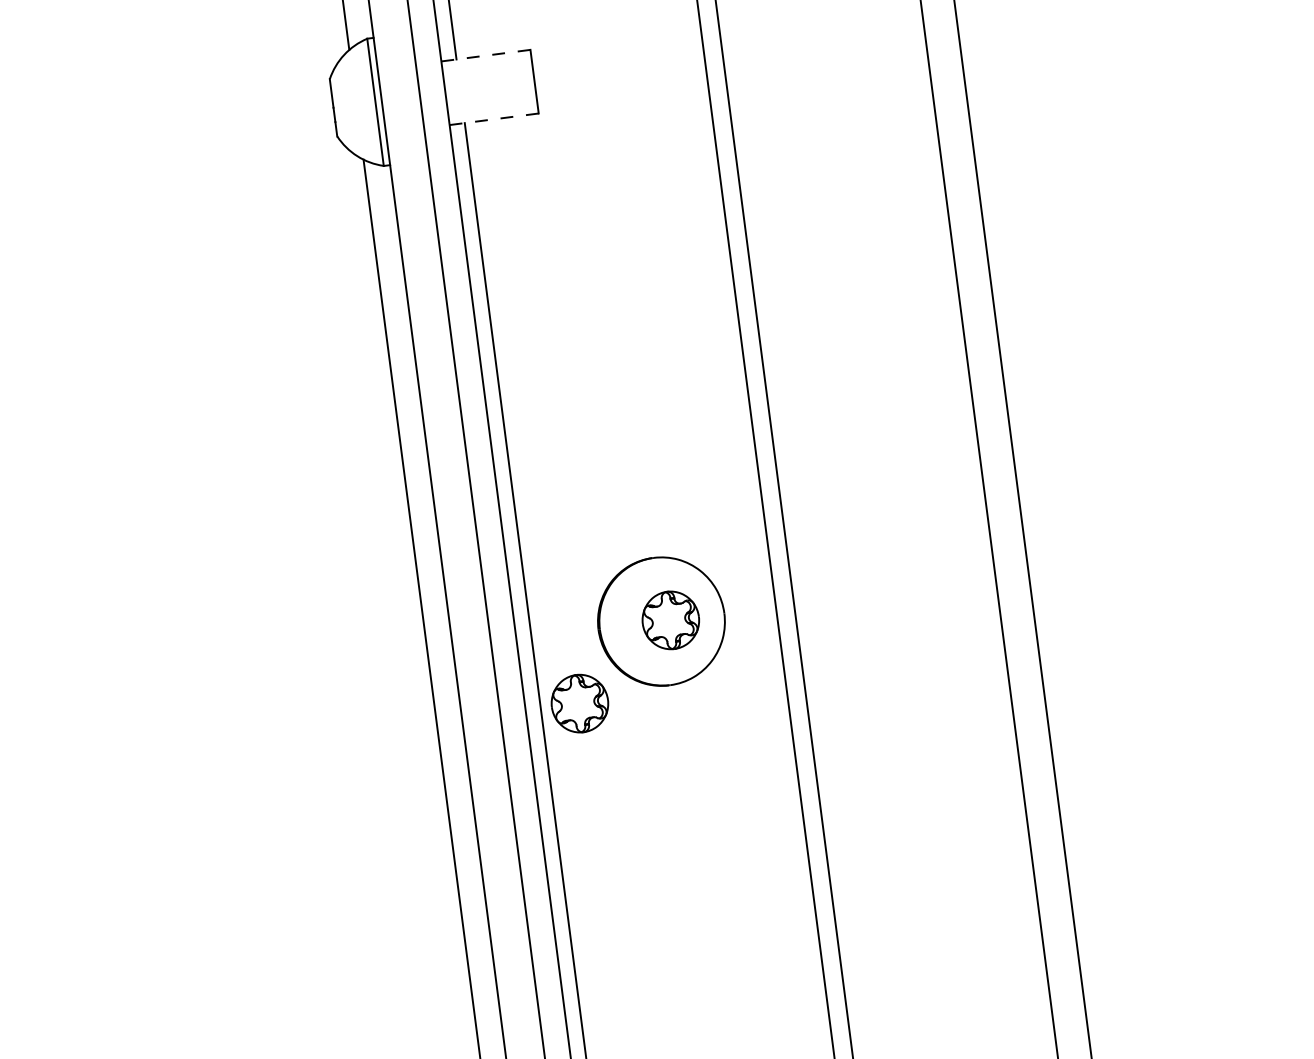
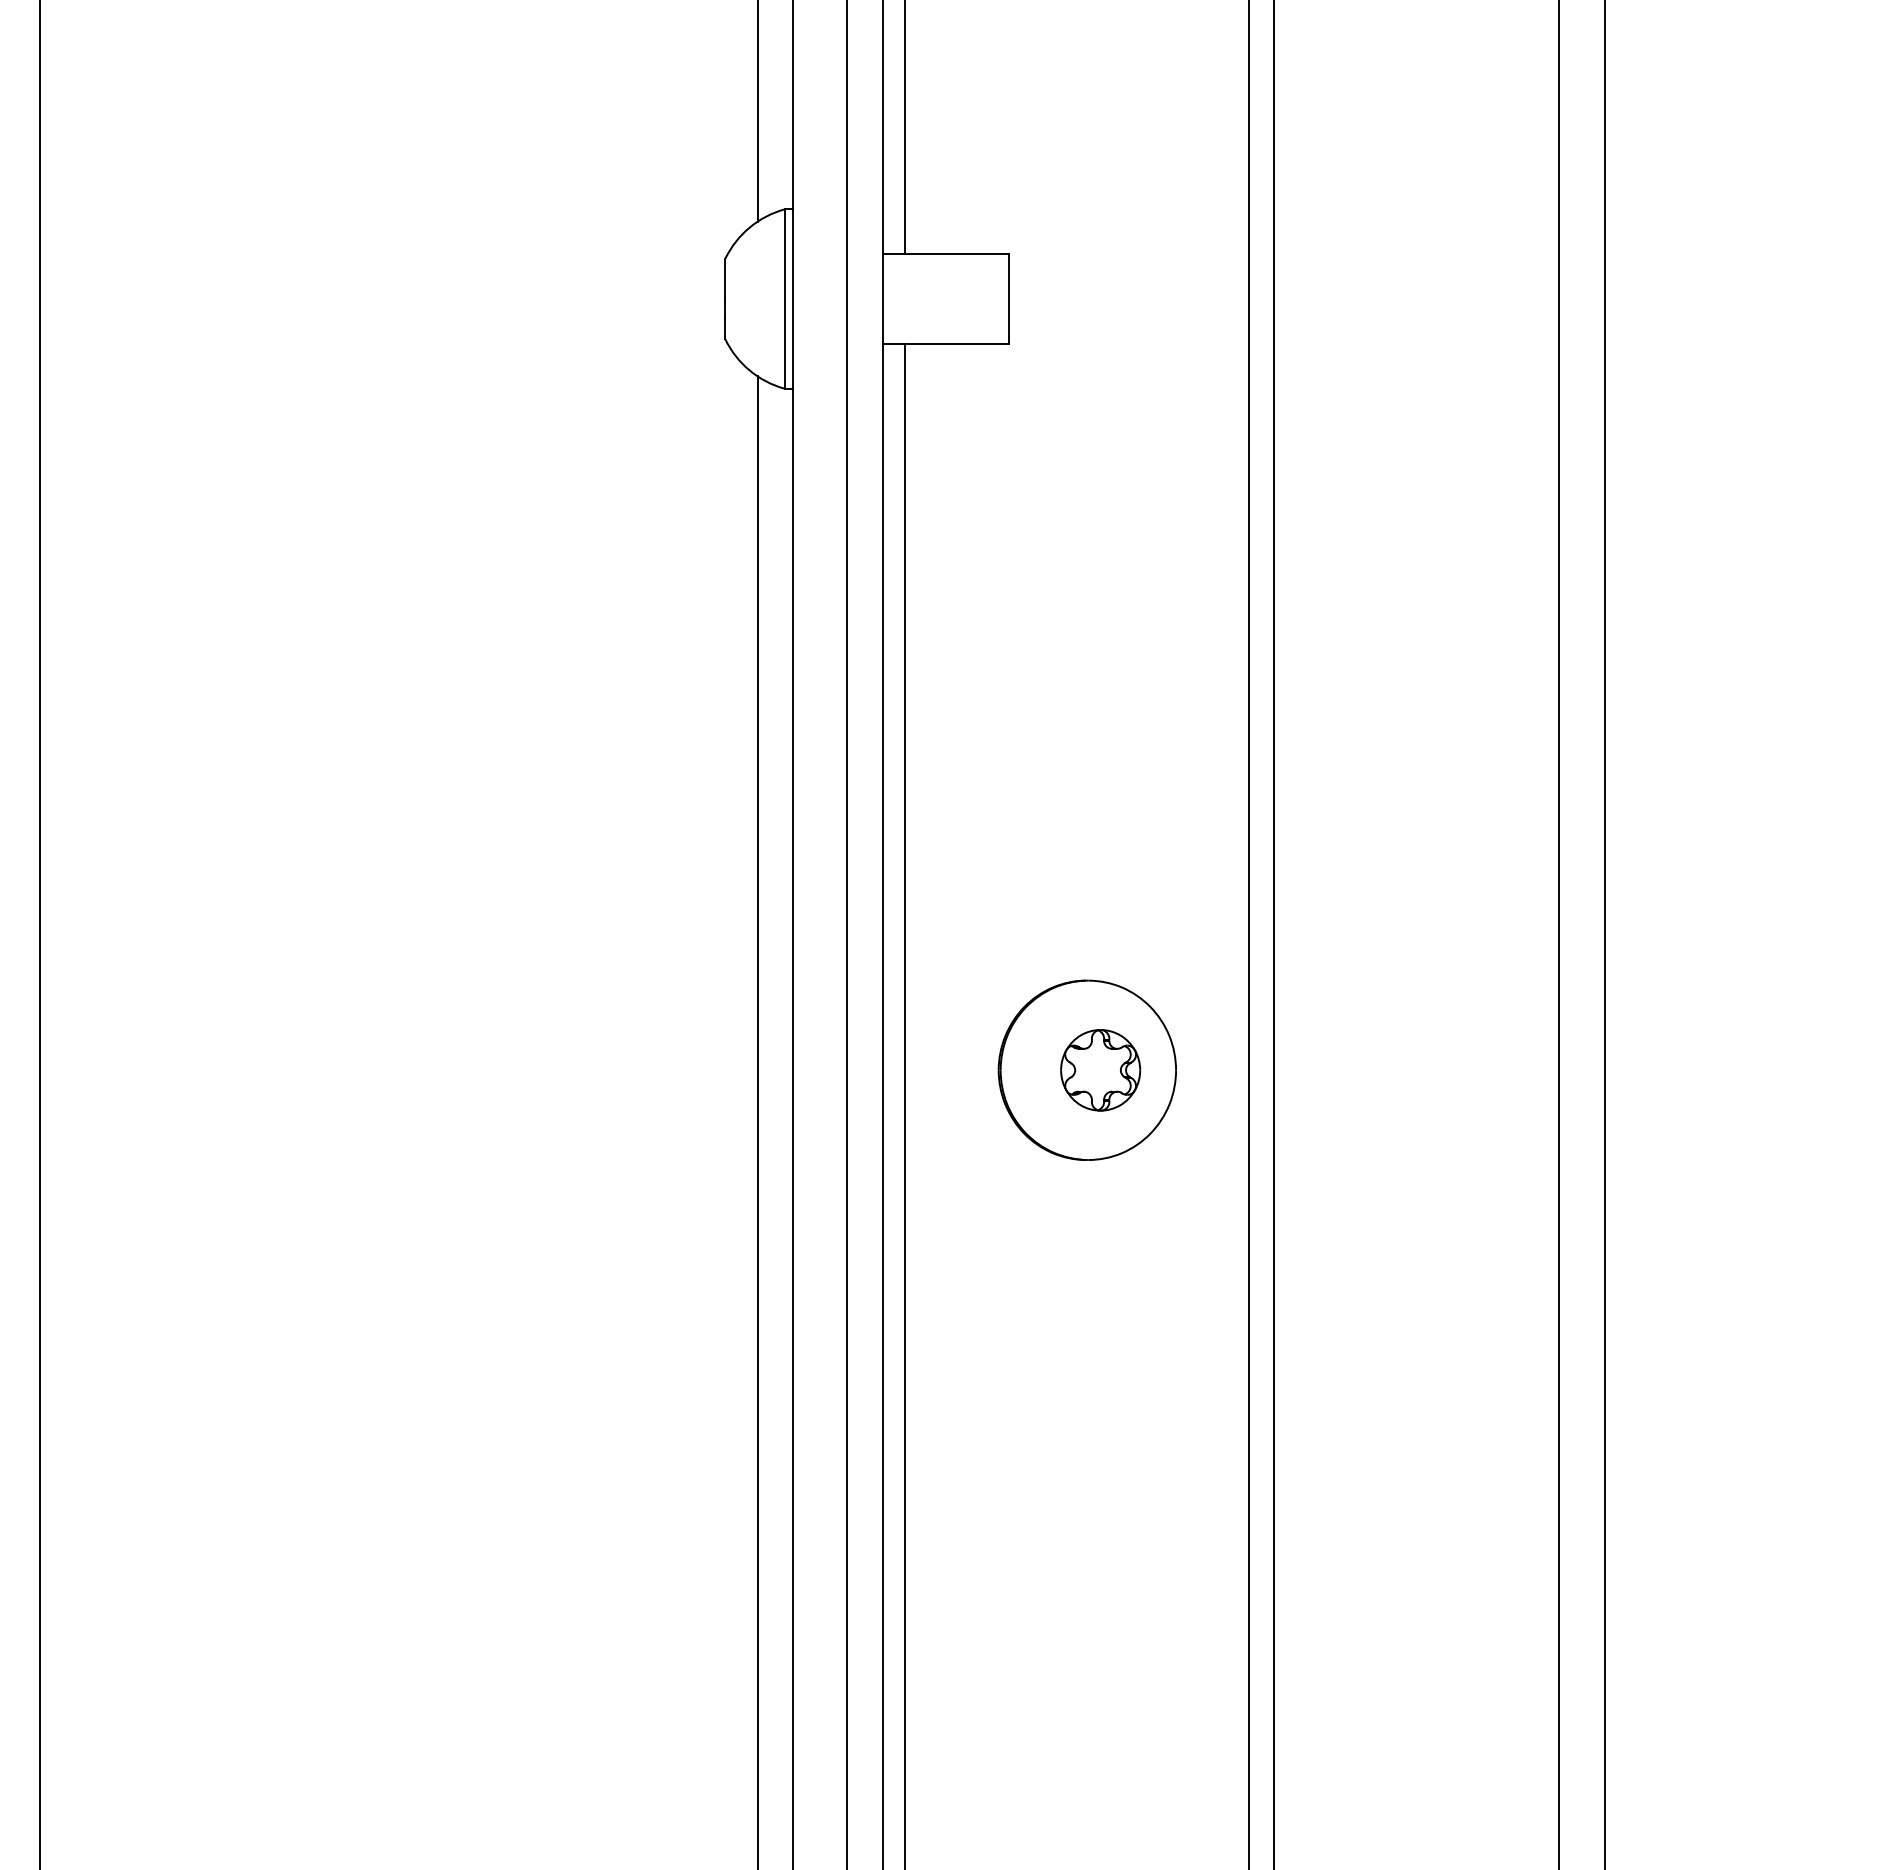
line: (485, 55) -> (945, 254), dashed -> solid
line: (493, 119) -> (945, 343), dashed -> solid
part: (579, 703) -> (959, 1169), removed

